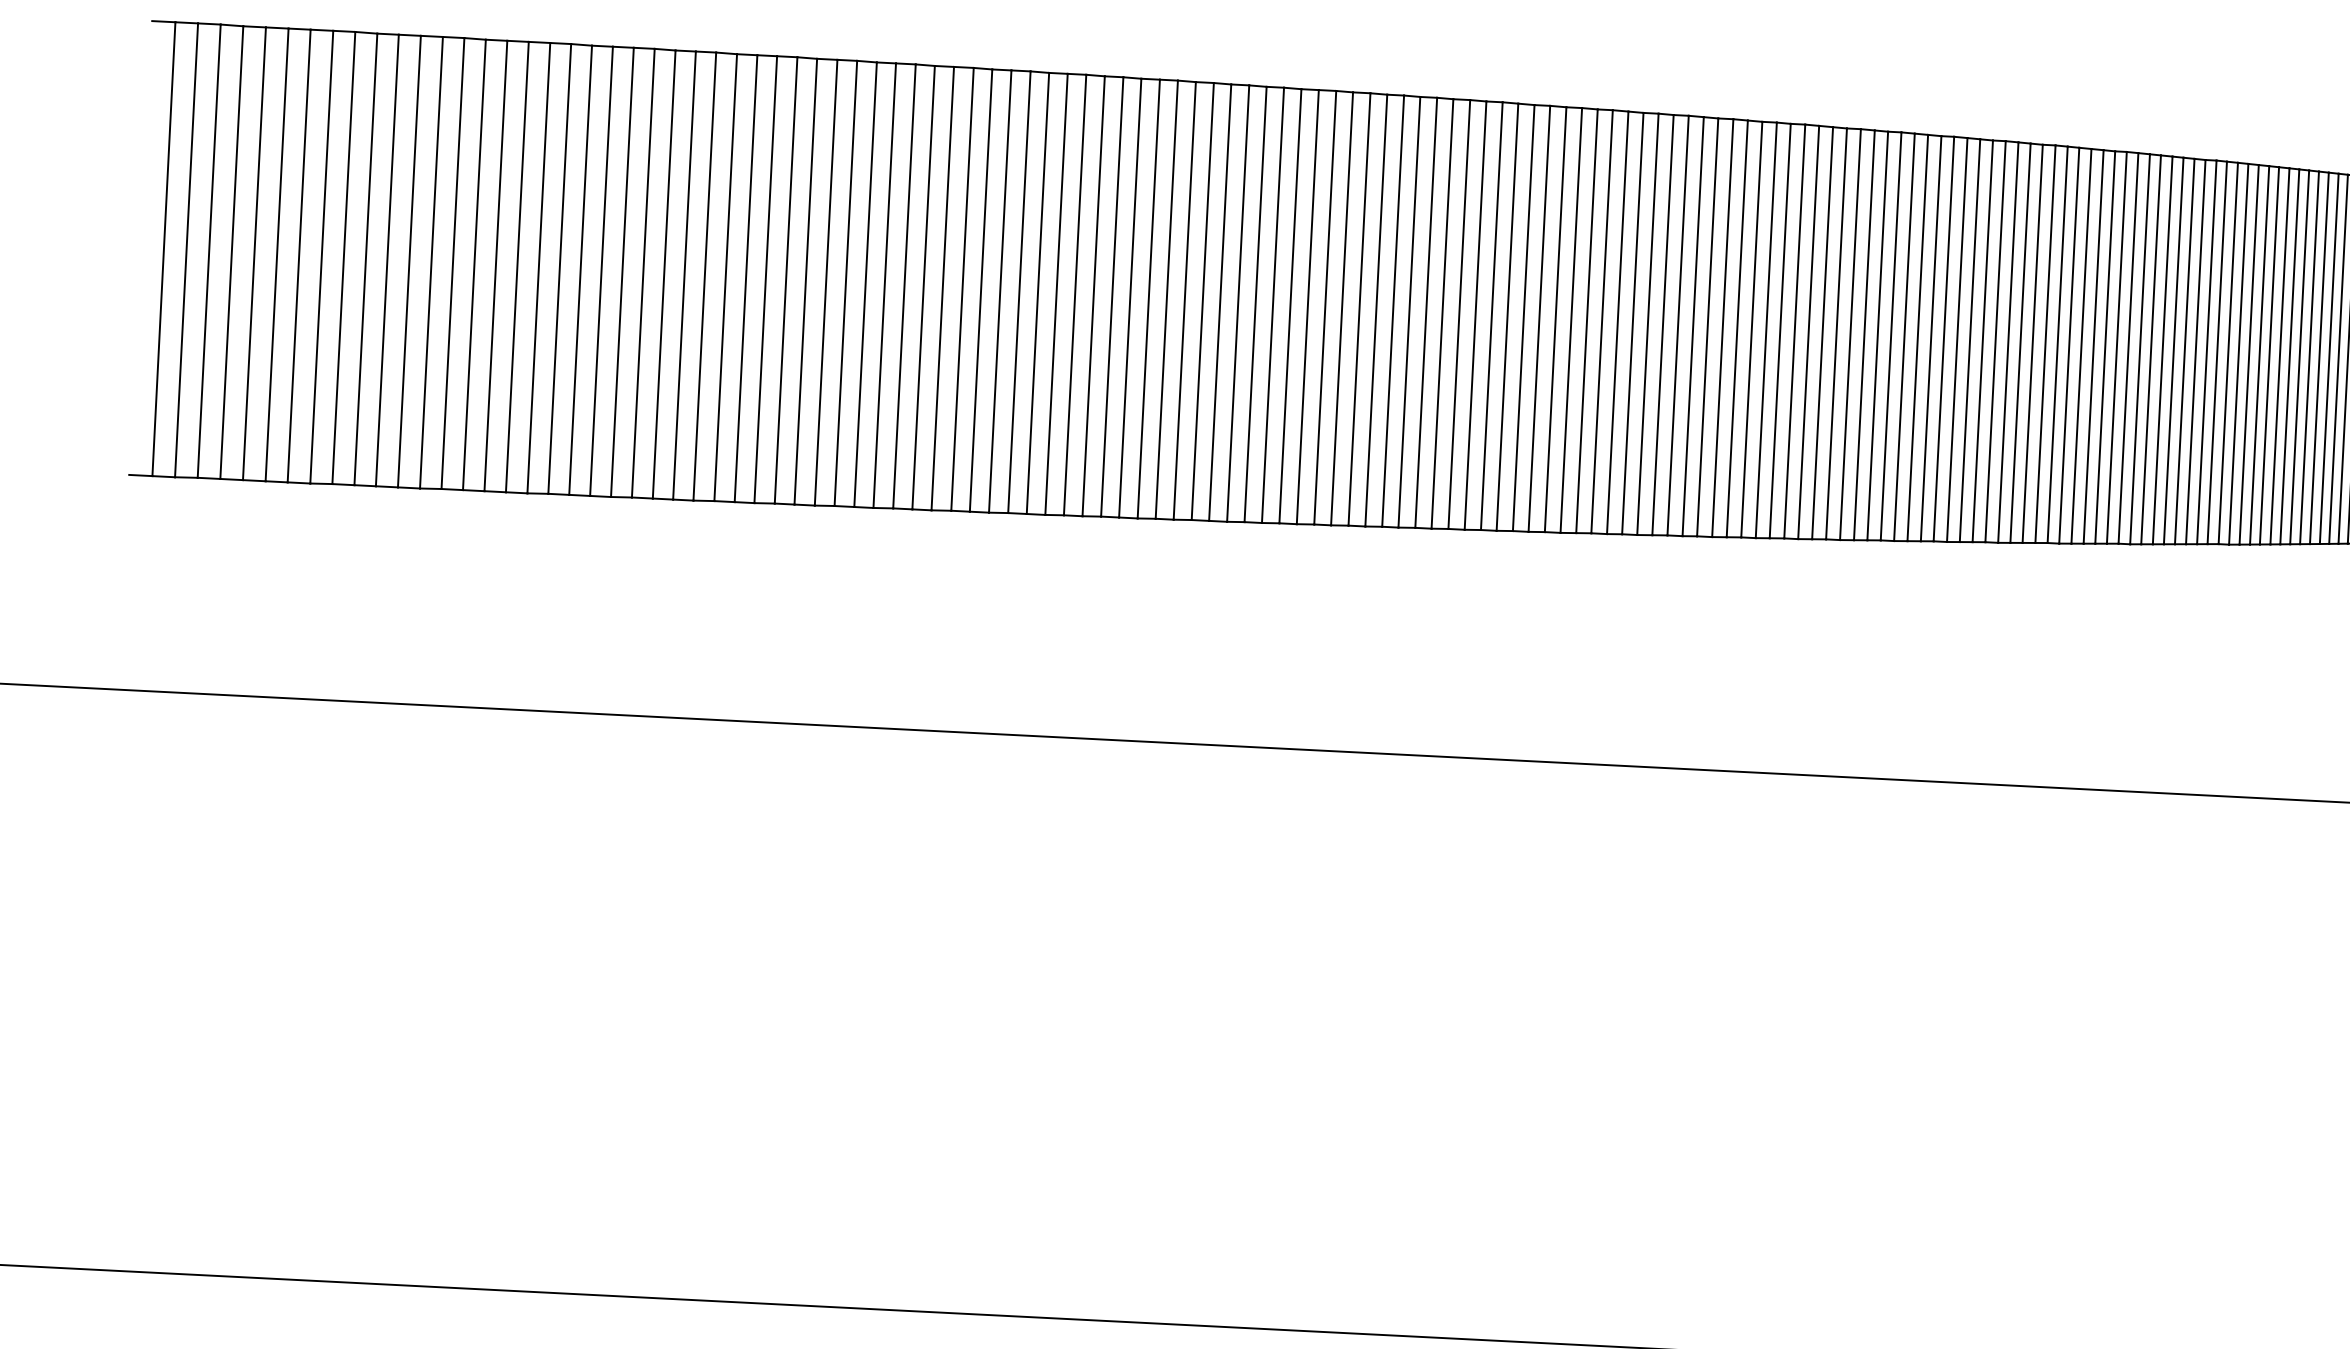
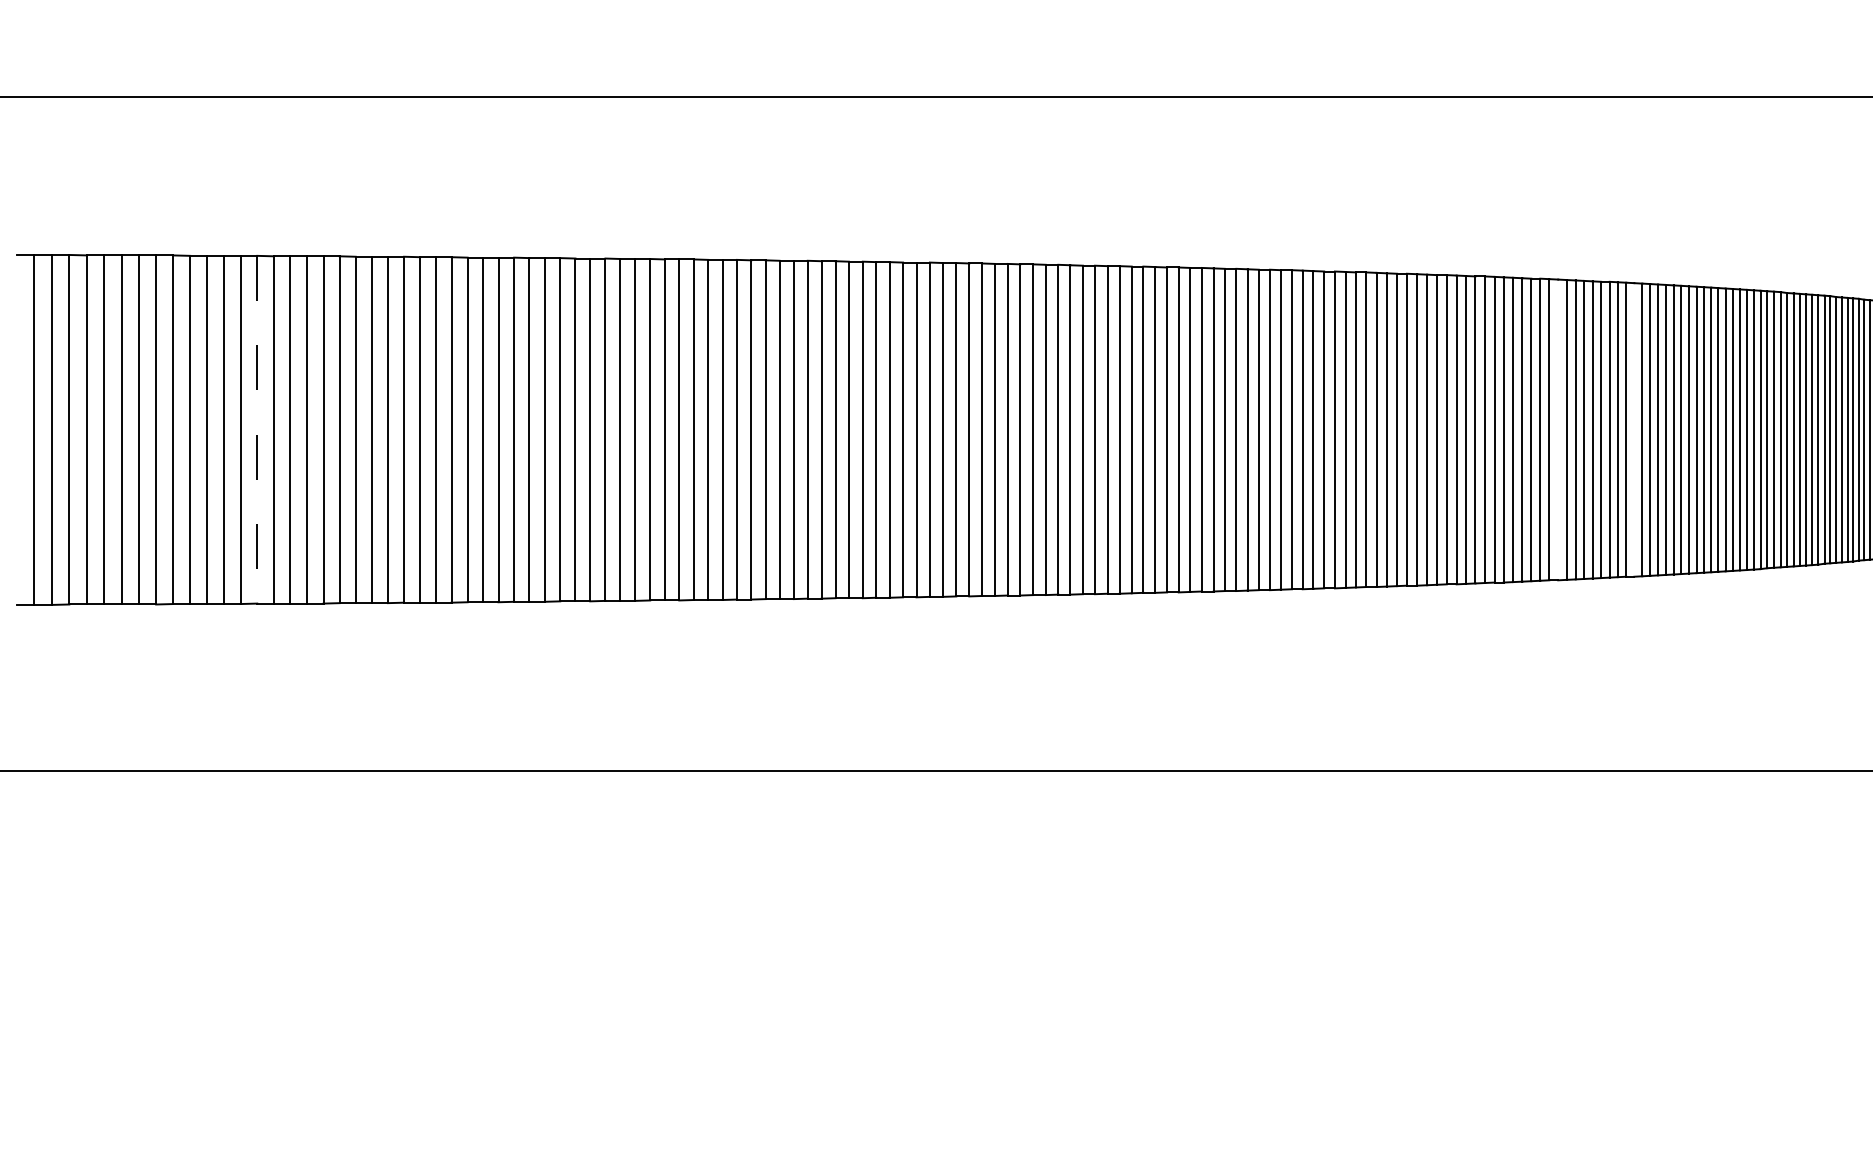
line: (453, 263) -> (257, 429), solid -> dashed
line: (2140, 348) -> (1558, 429), removed
line: (2238, 353) -> (1634, 429), removed

